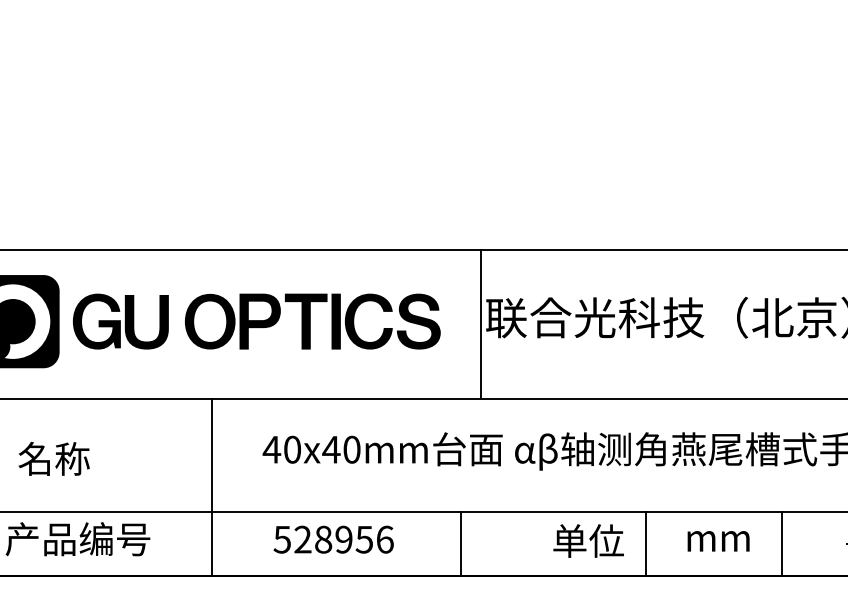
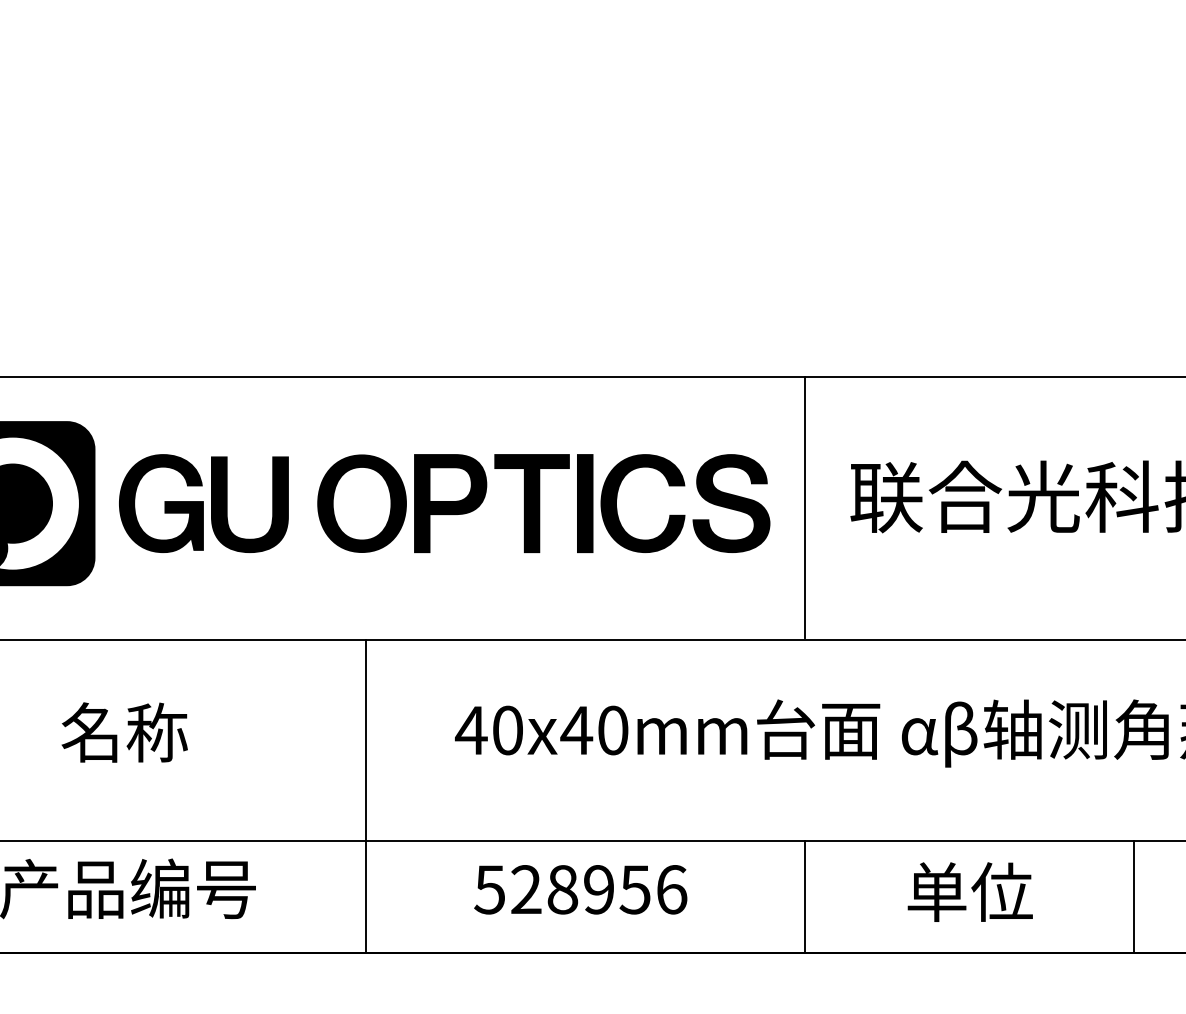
line: (480, 323) -> (805, 506), moved
text: (53, 458) -> (123, 731), moved
text: (588, 540) -> (970, 891), moved

